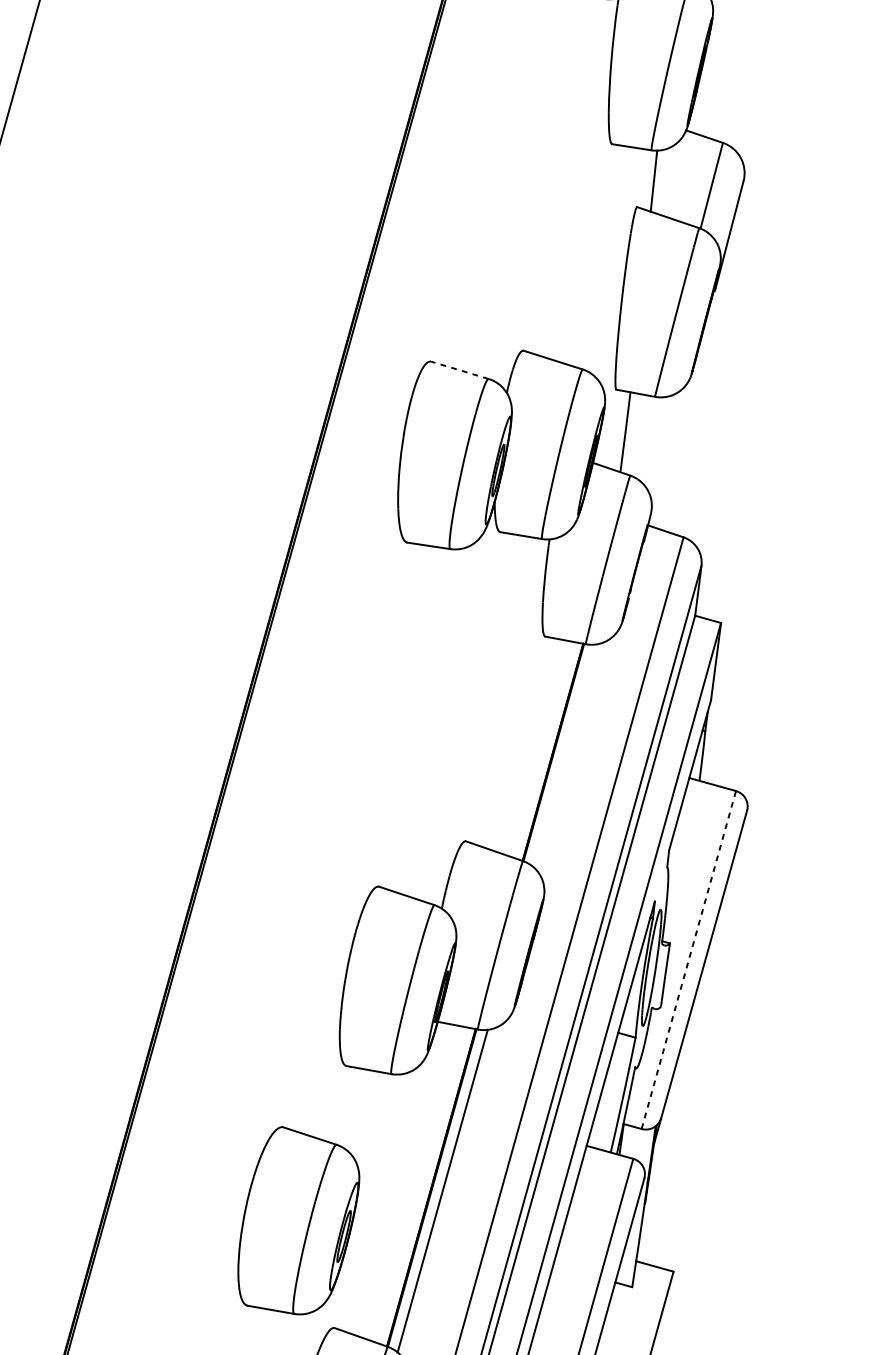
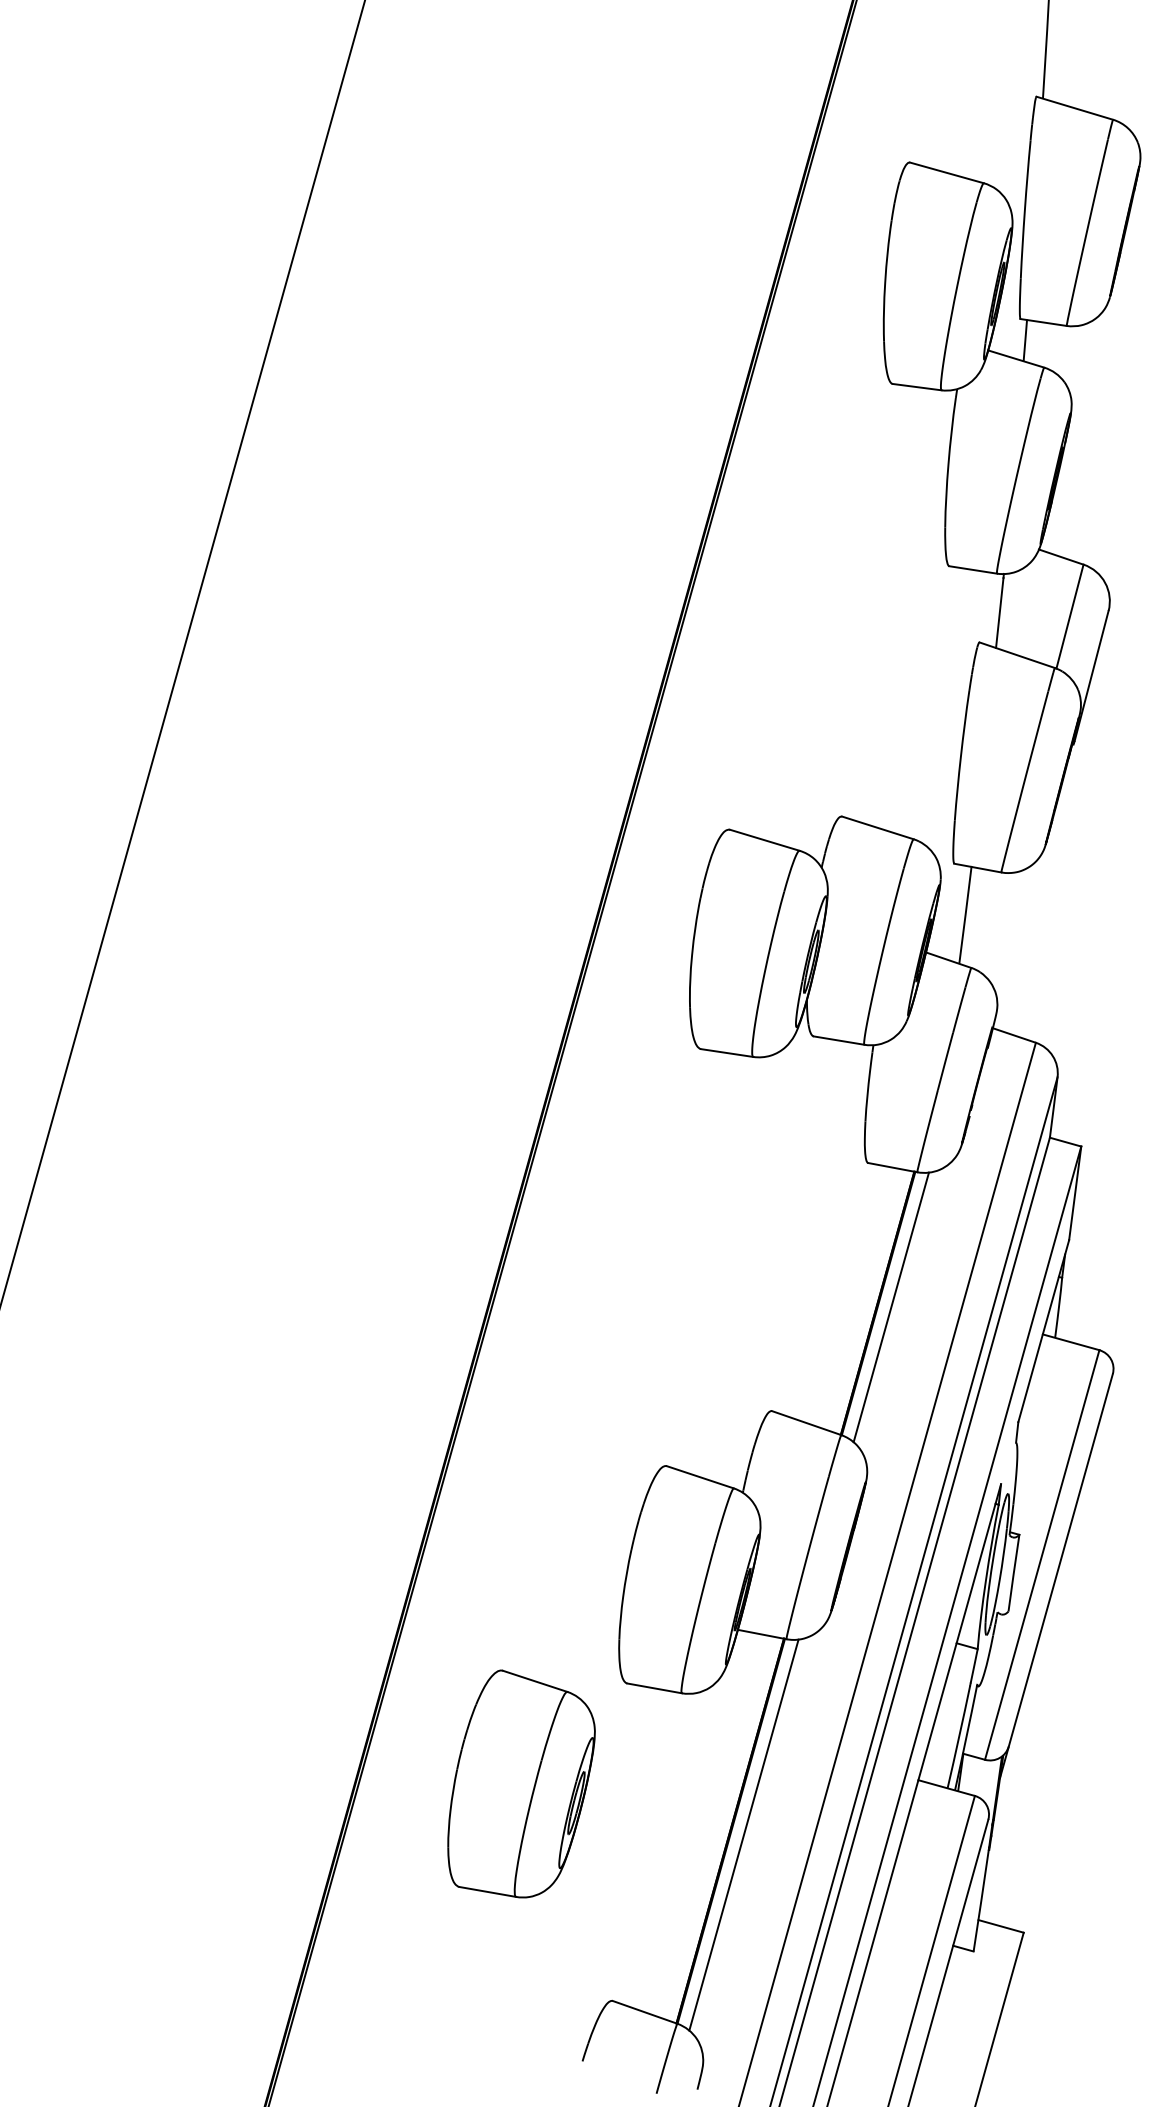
line: (459, 370) -> (764, 840), dashed -> solid
line: (563, 755) -> (890, 1307), added
line: (689, 959) -> (1042, 1554), dashed -> solid
part: (298, 1220) -> (521, 1783), moved

